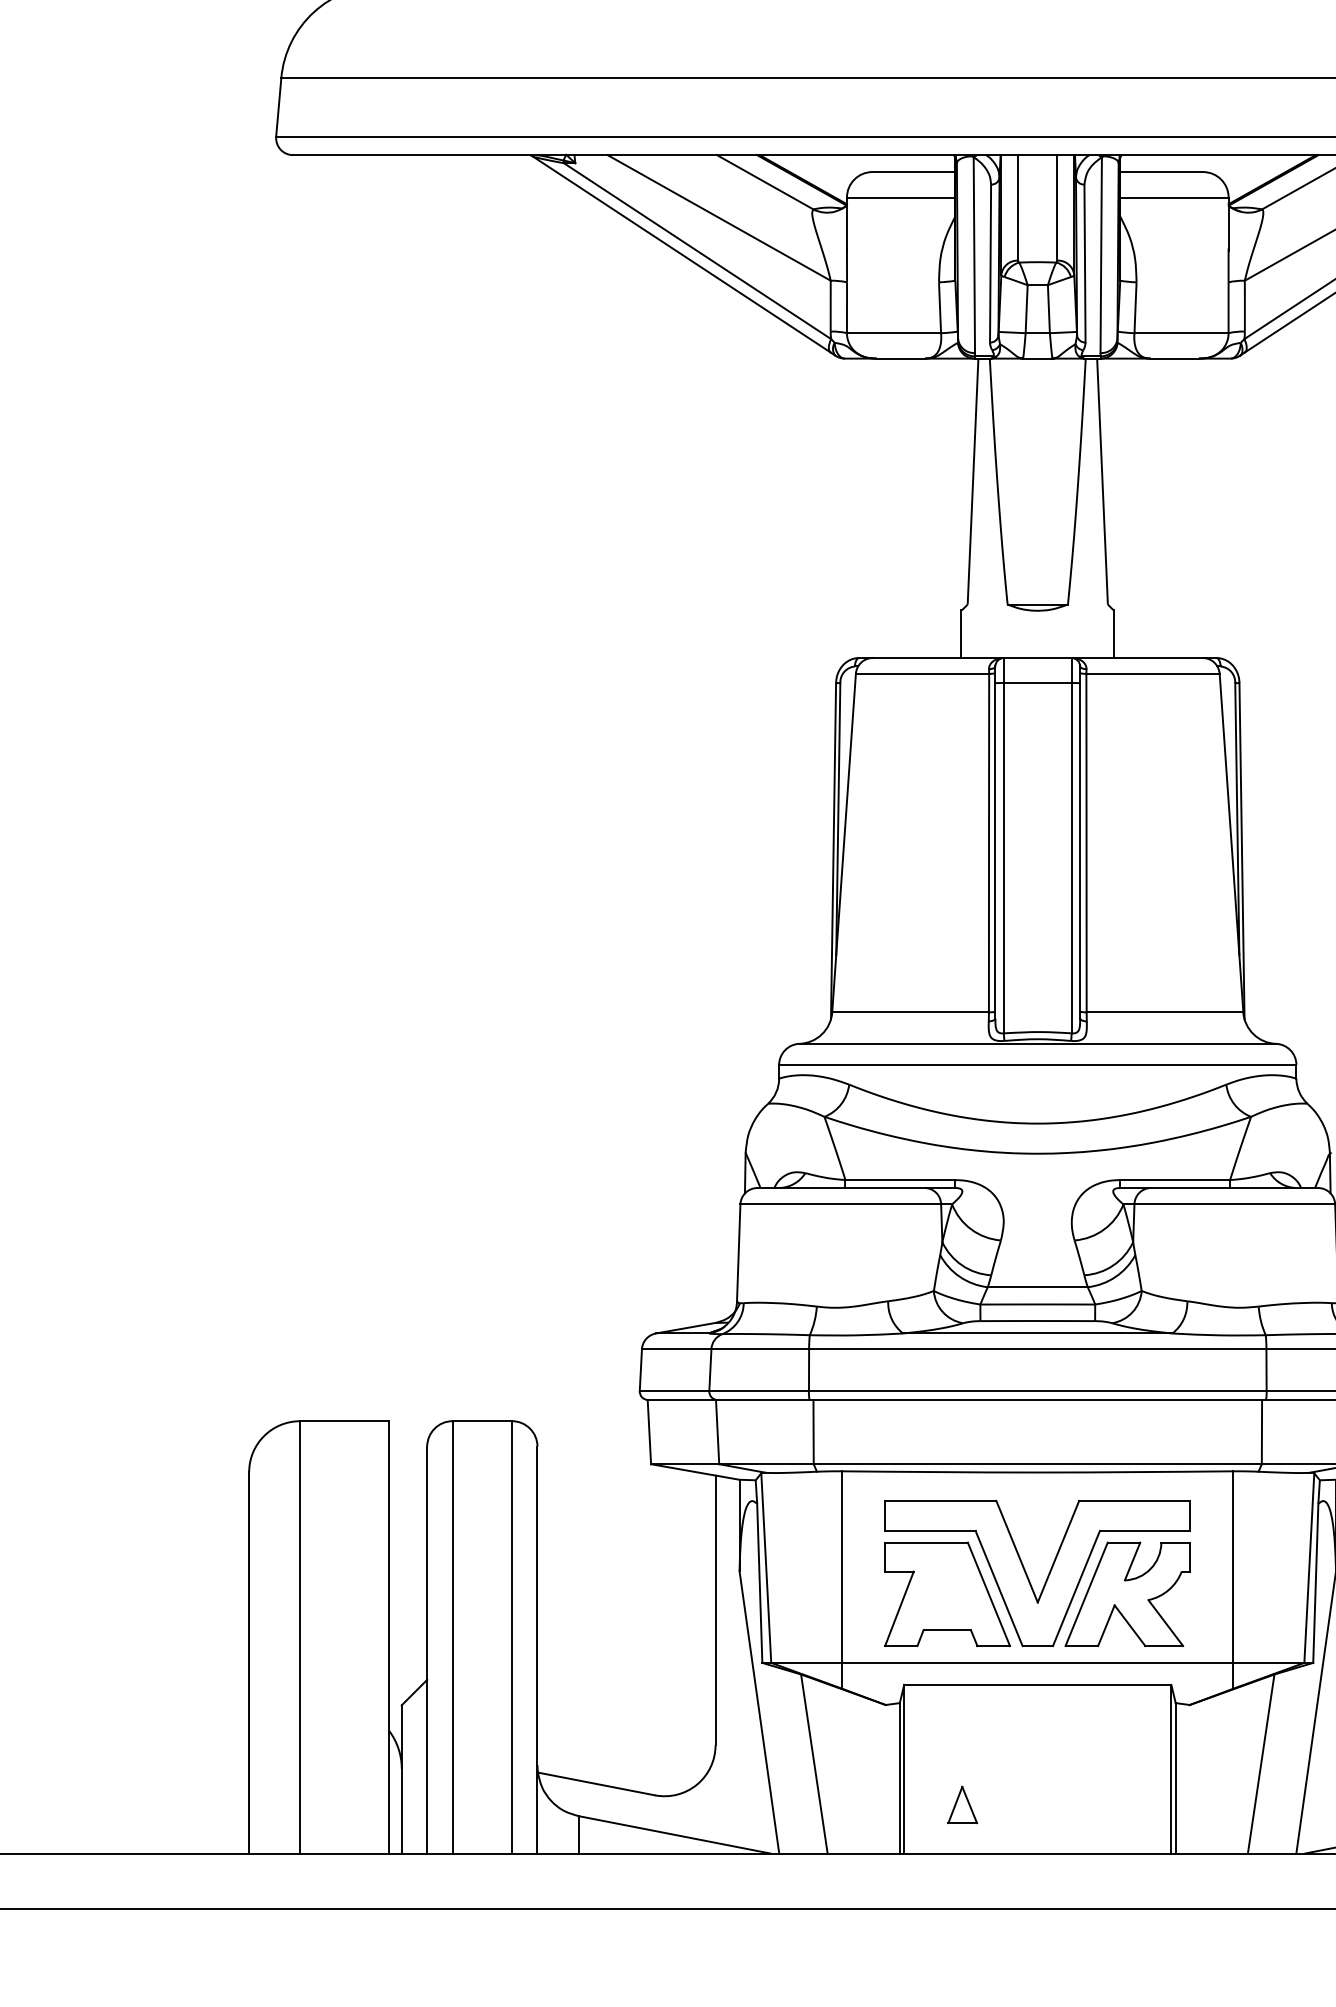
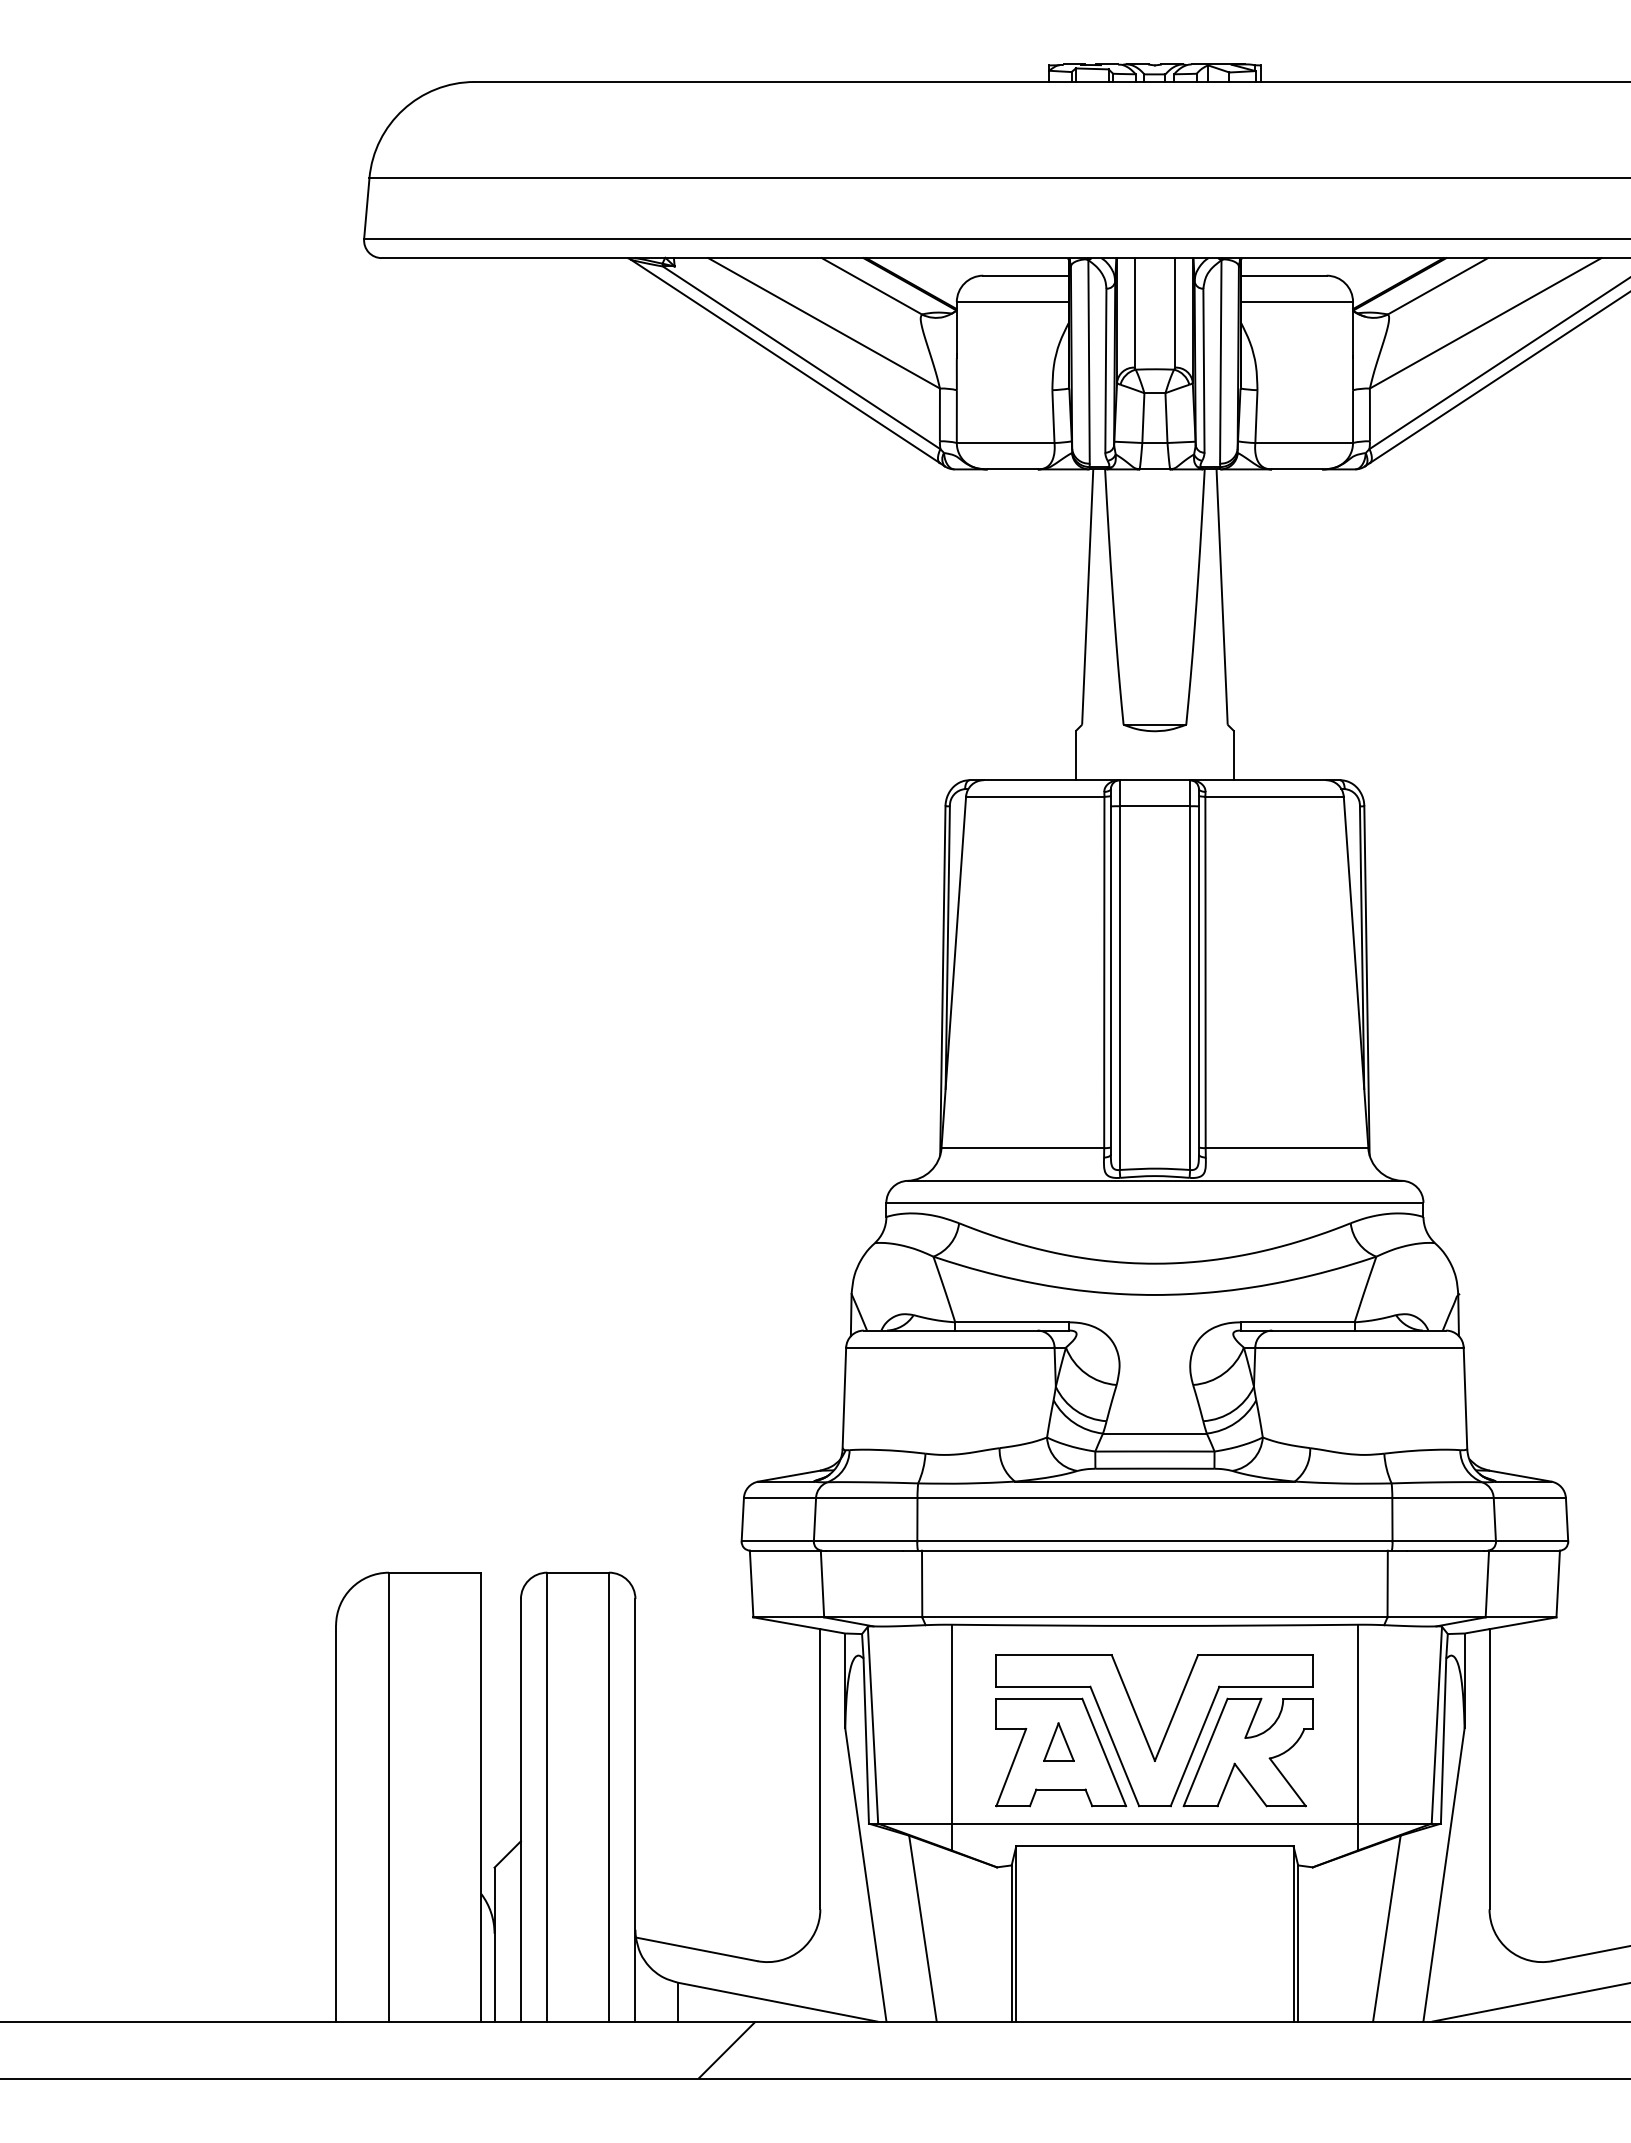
part: (962, 1804) -> (1058, 1741), moved
hatch: (625, 1880) -> (726, 2049), added

